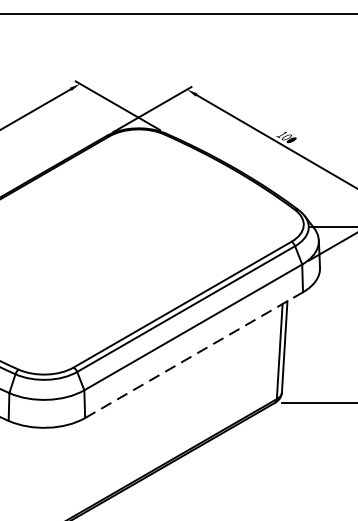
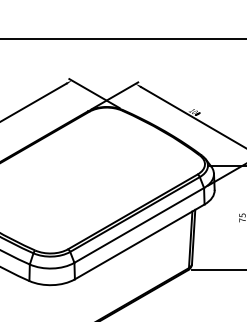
line: (193, 354) -> (139, 241), dashed -> solid

